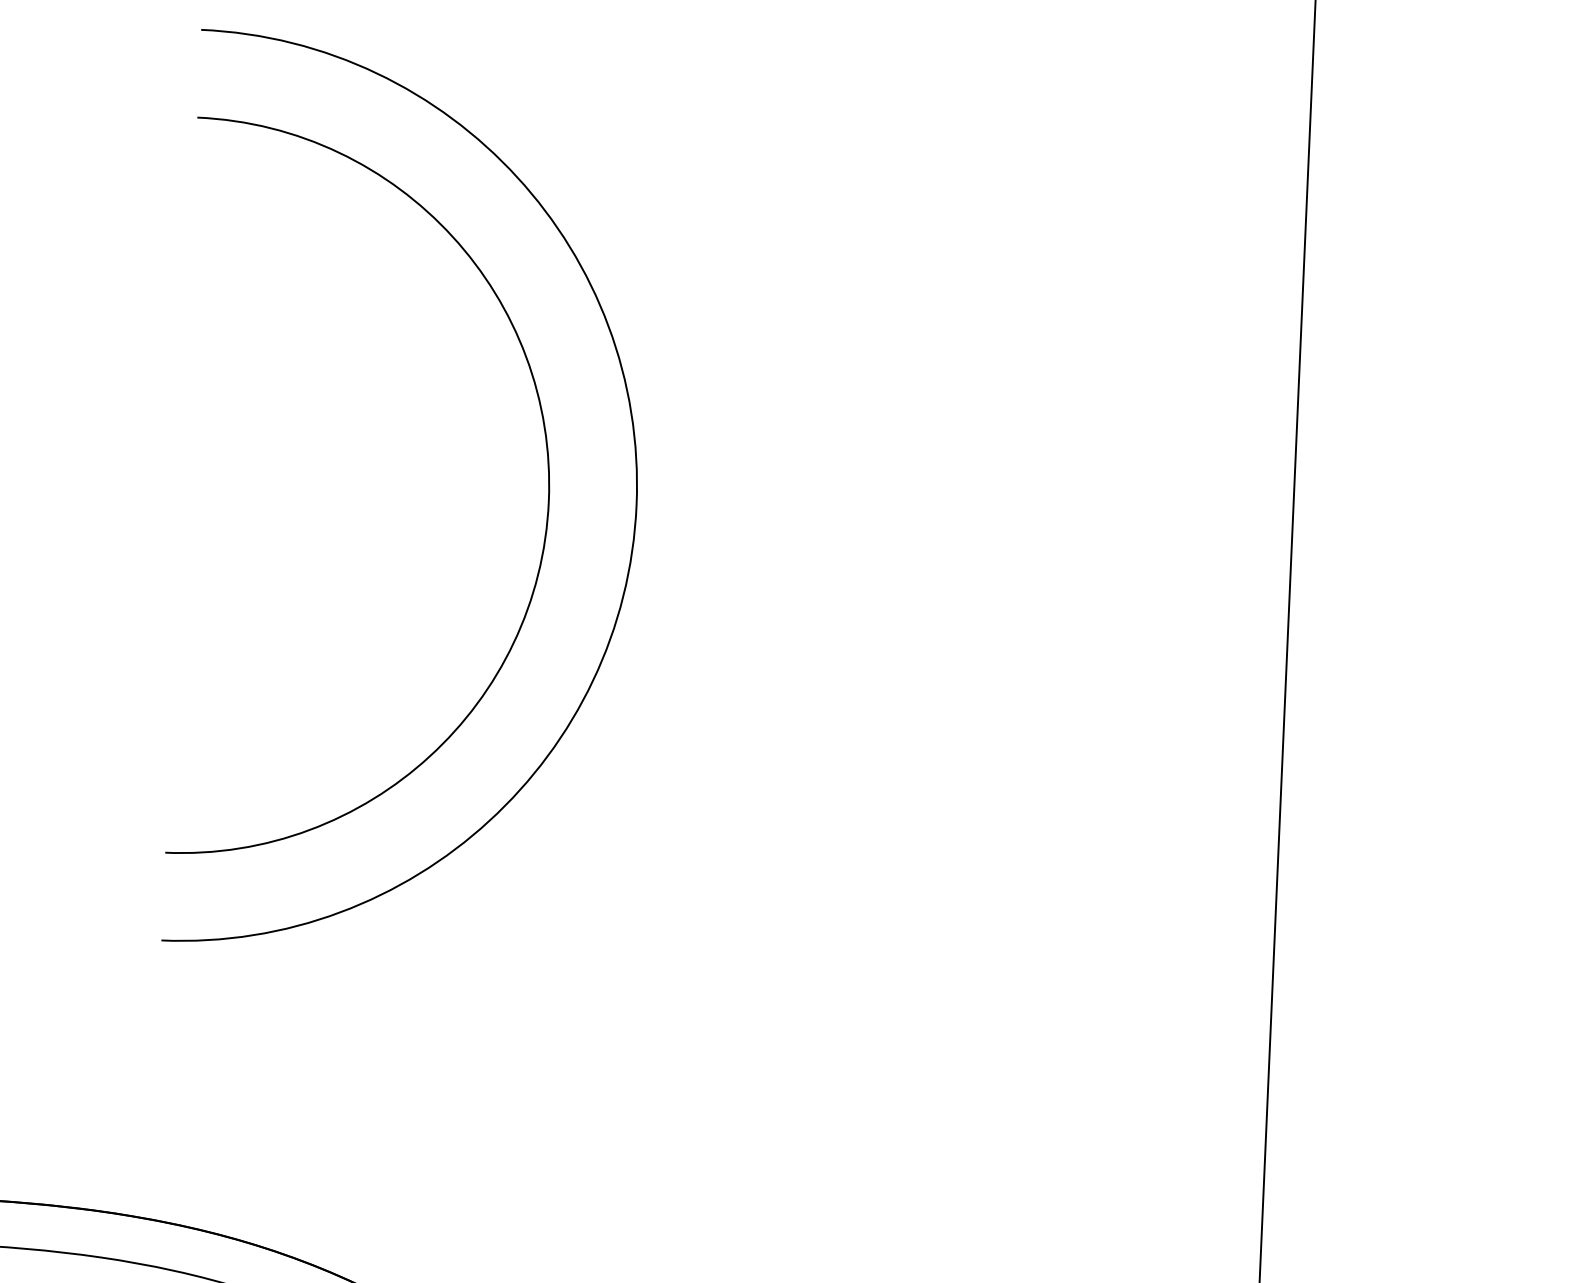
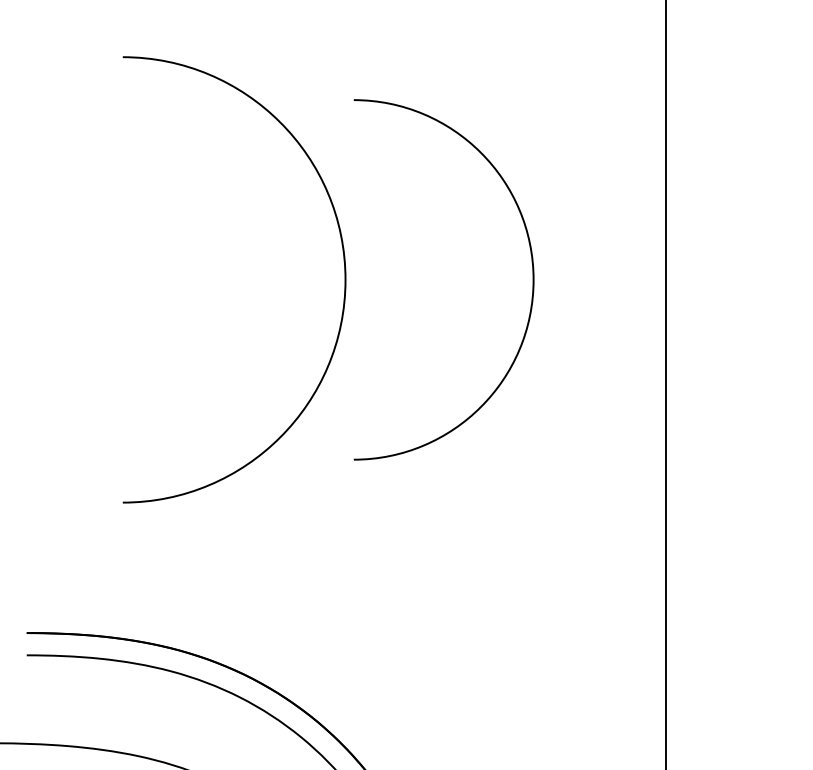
arc: (546, 500) -> (532, 279), moved

